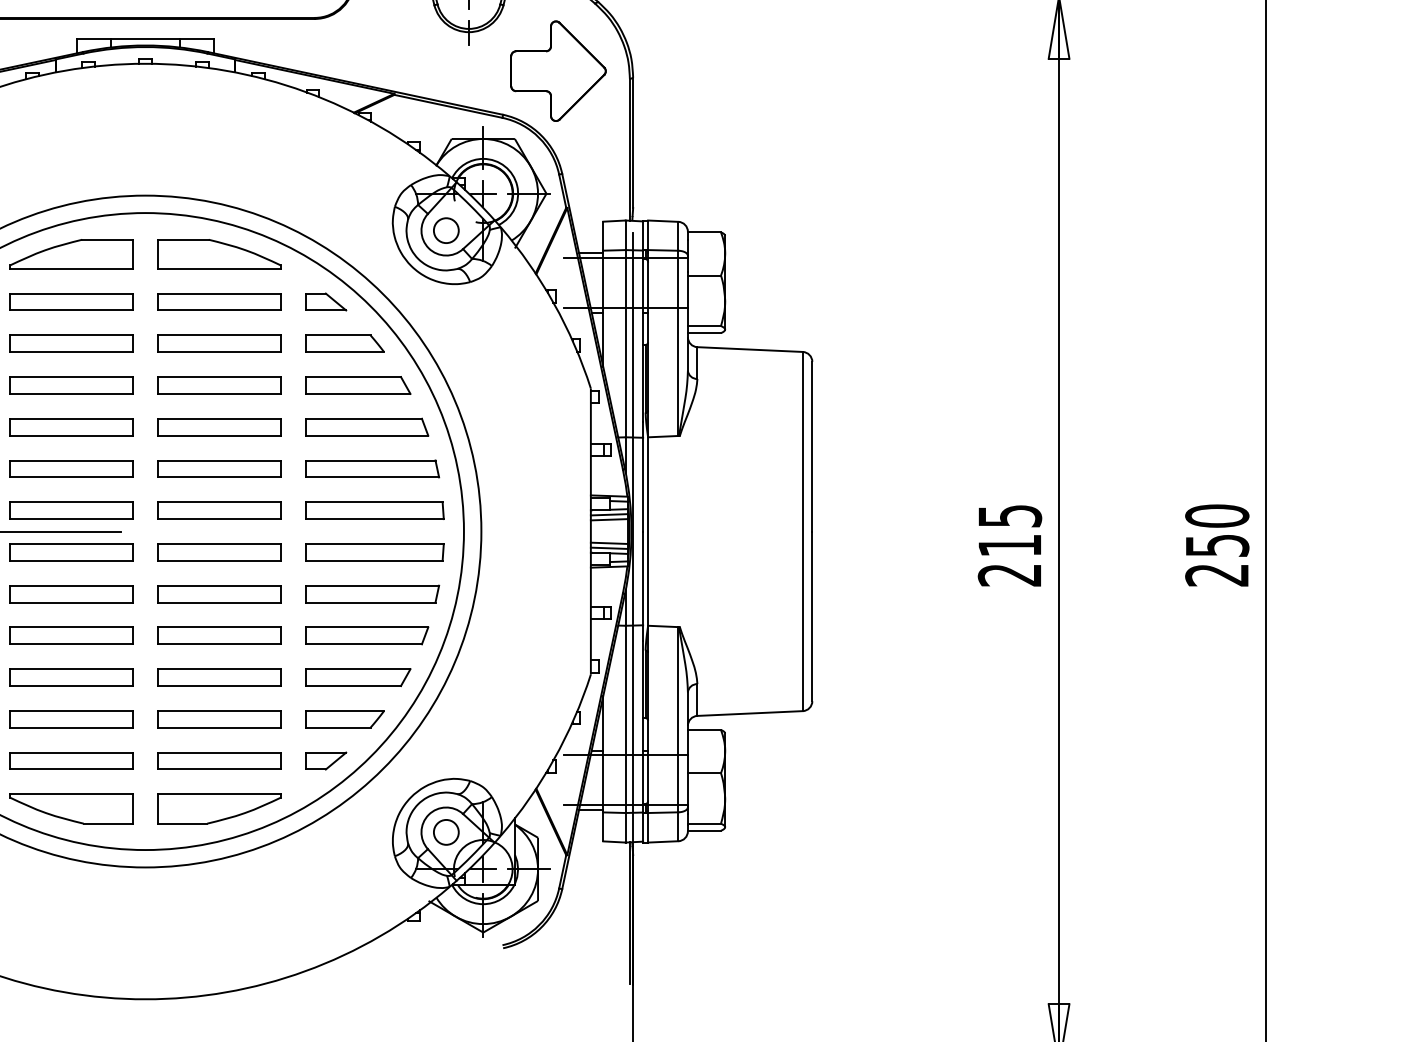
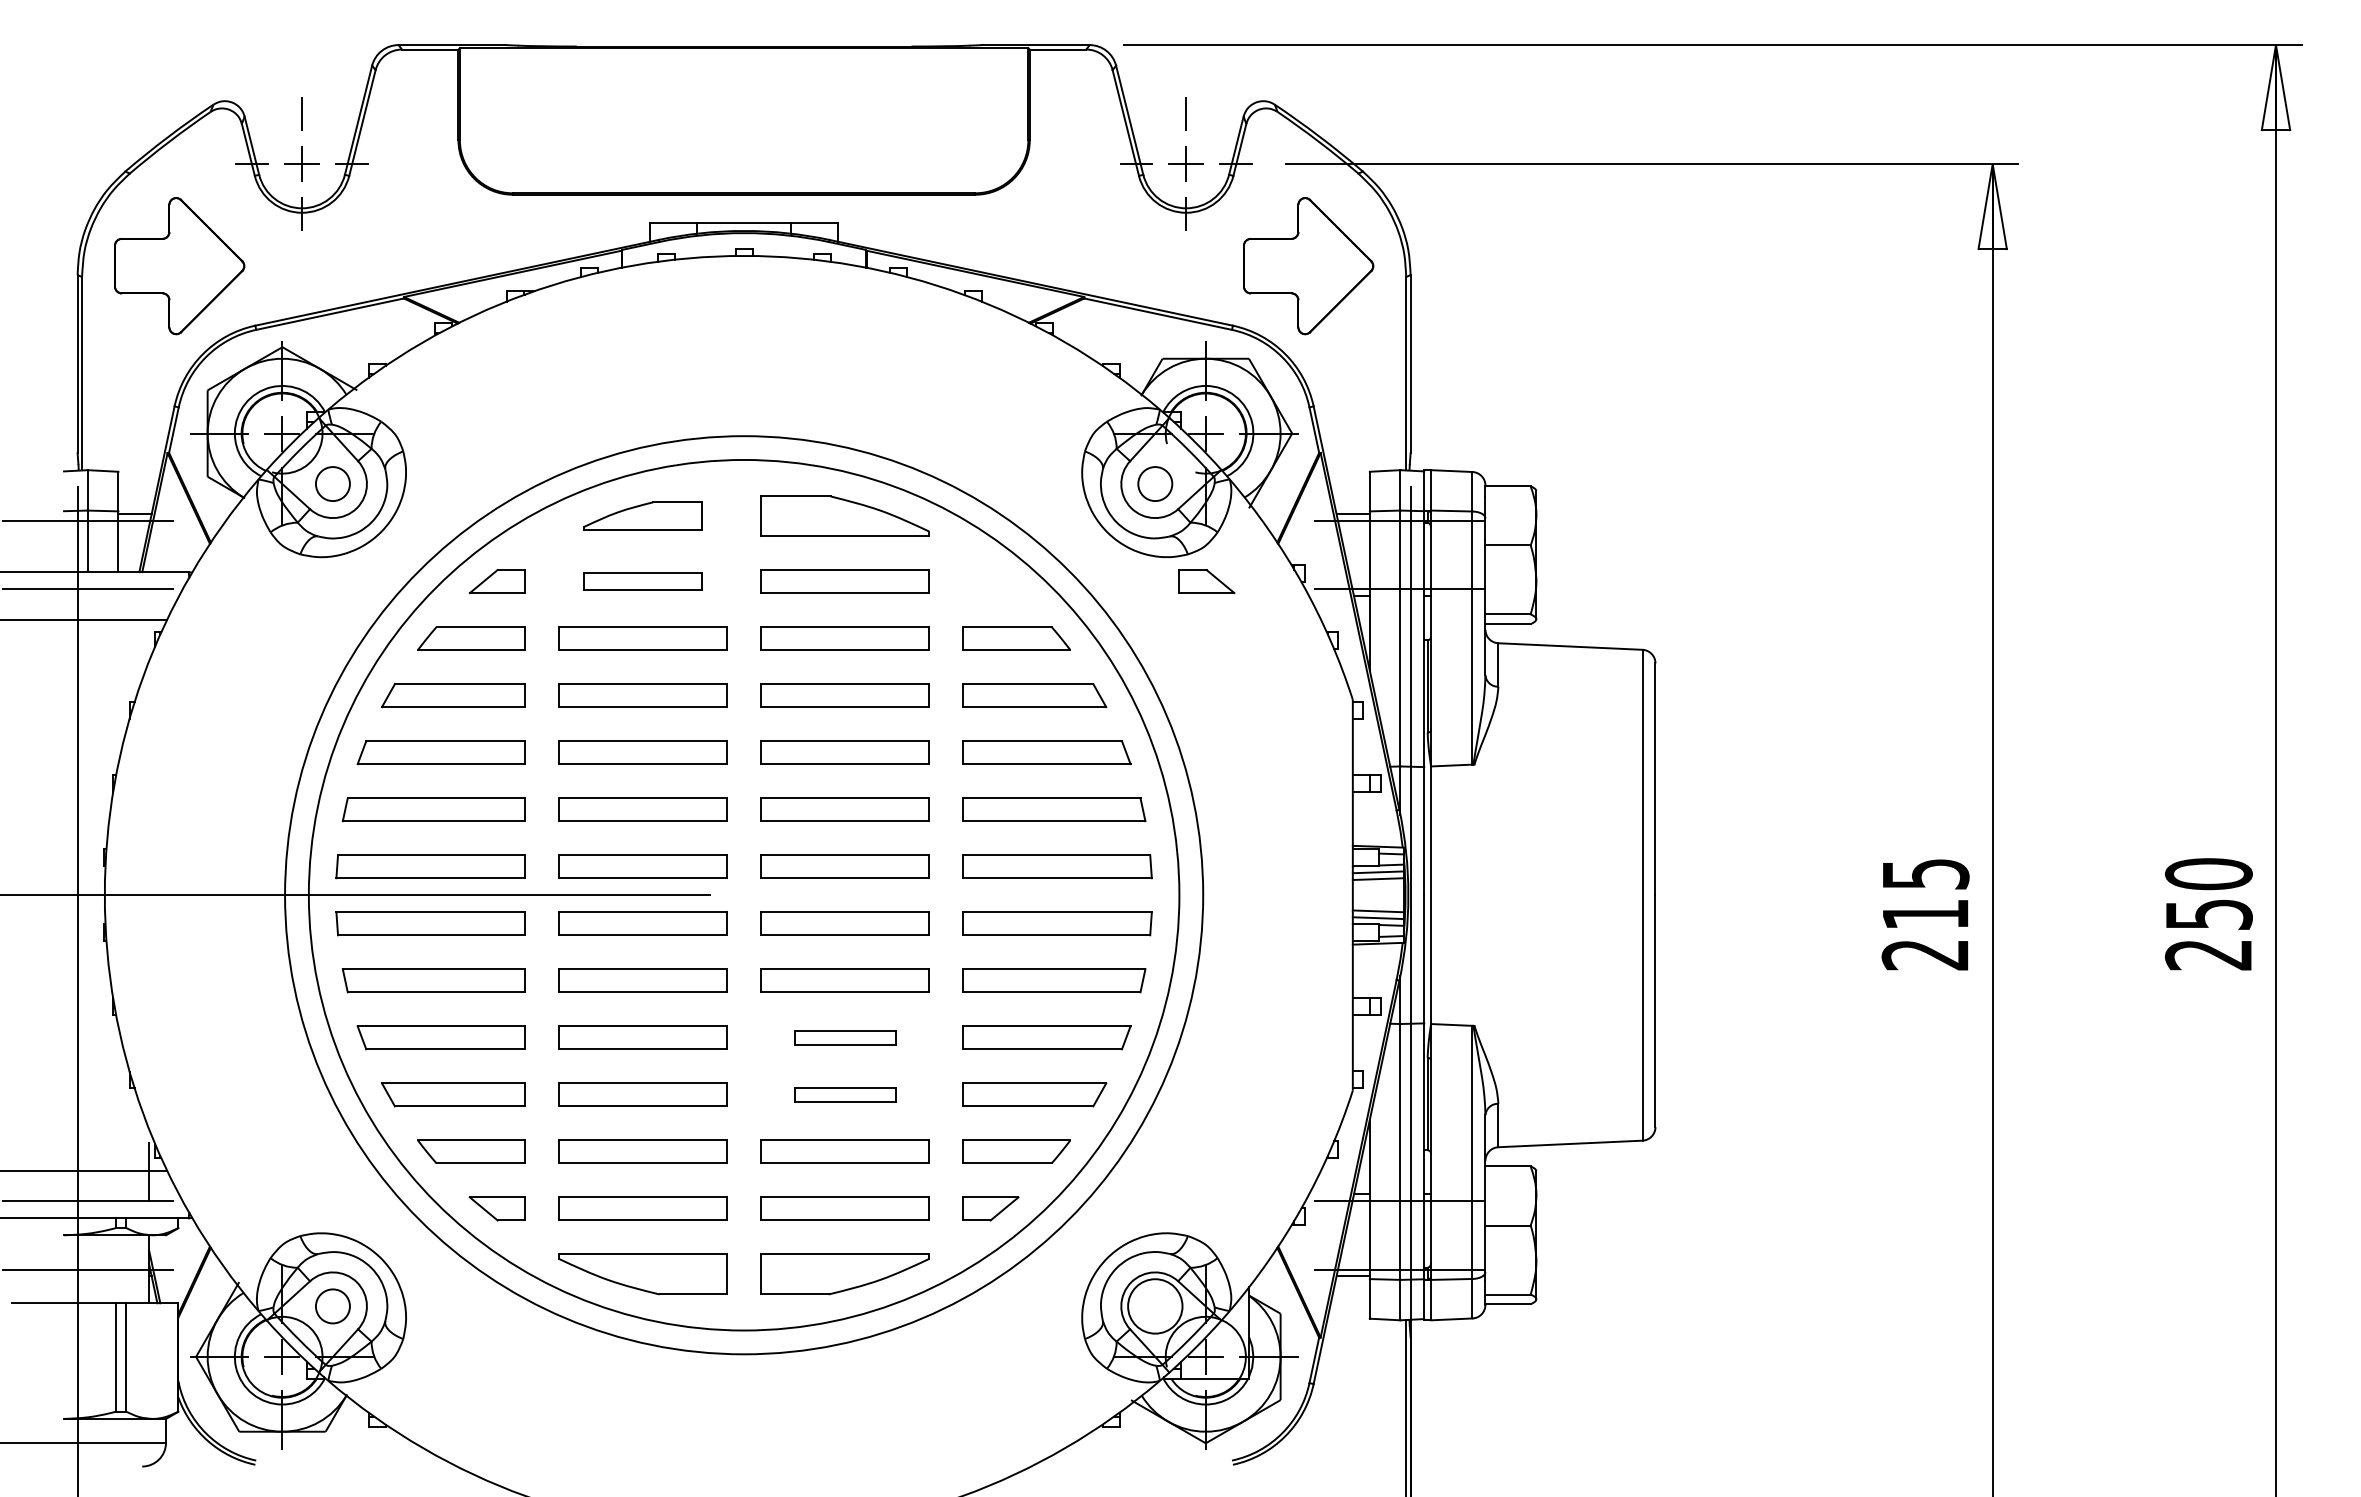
part: (71, 253) -> (642, 515), size x0.7
part: (71, 301) -> (642, 581), size x0.7
part: (325, 301) -> (1206, 581), moved
part: (218, 635) -> (844, 1037), size x0.6
part: (218, 677) -> (844, 1094), size x0.6
circle: (446, 832) -> (1155, 1306), size x1.6

